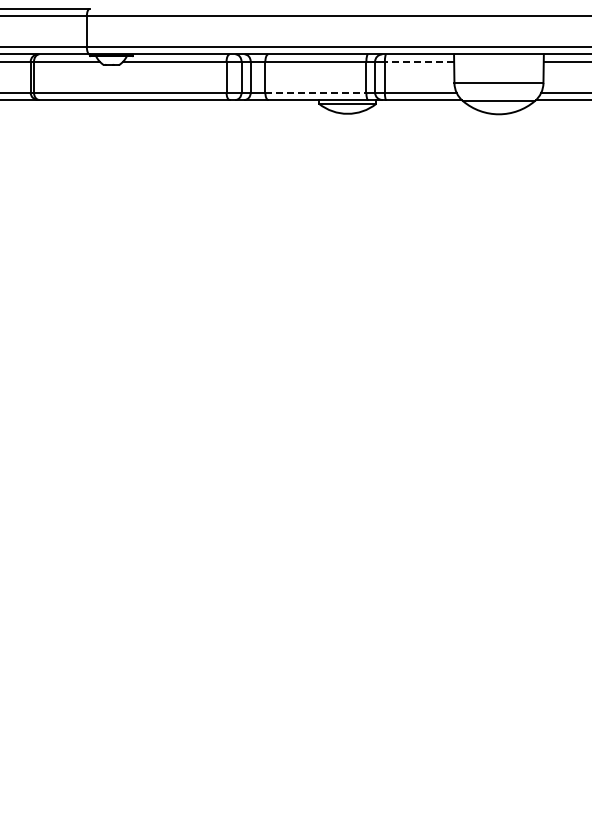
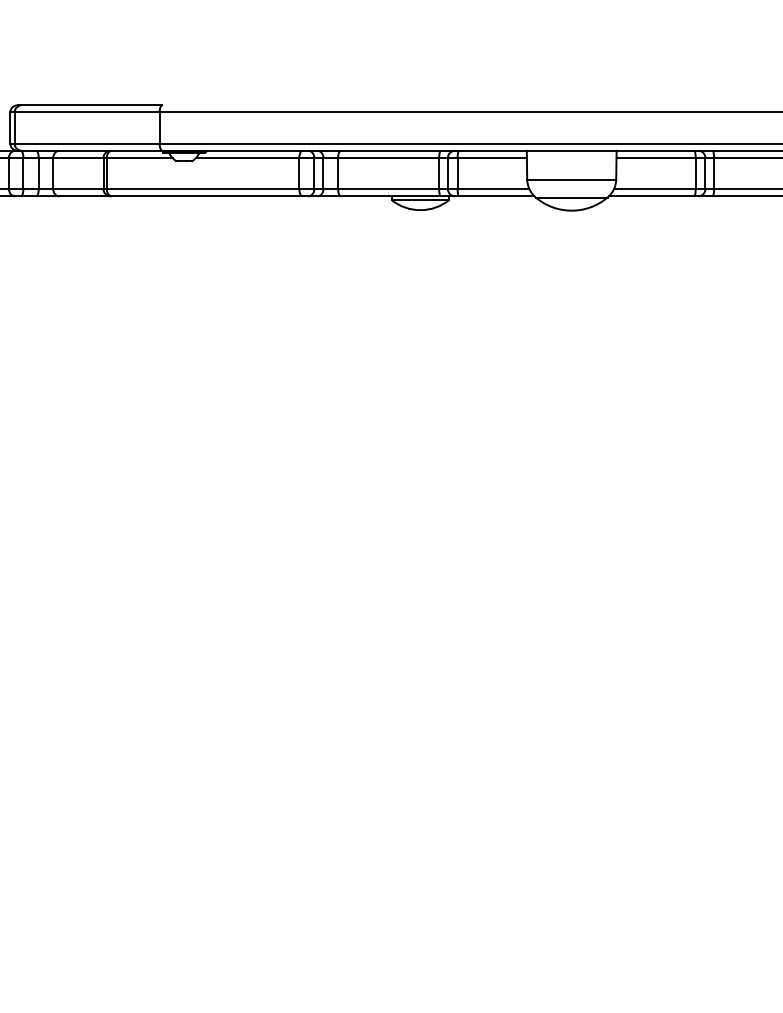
line: (419, 61) -> (492, 157), dashed -> solid
line: (315, 93) -> (388, 189), dashed -> solid

